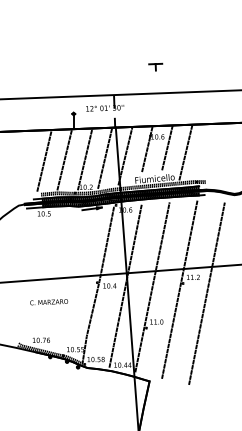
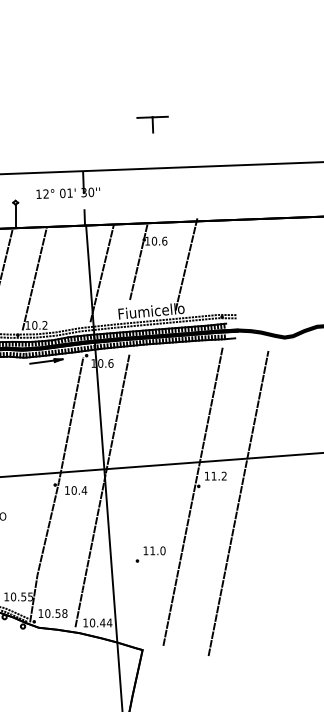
part: (155, 66) -> (152, 123), size x1.4
line: (167, 147) -> (172, 258), removed
line: (185, 152) -> (185, 263), moved
line: (105, 157) -> (68, 275), removed
line: (152, 287) -> (147, 493), removed

